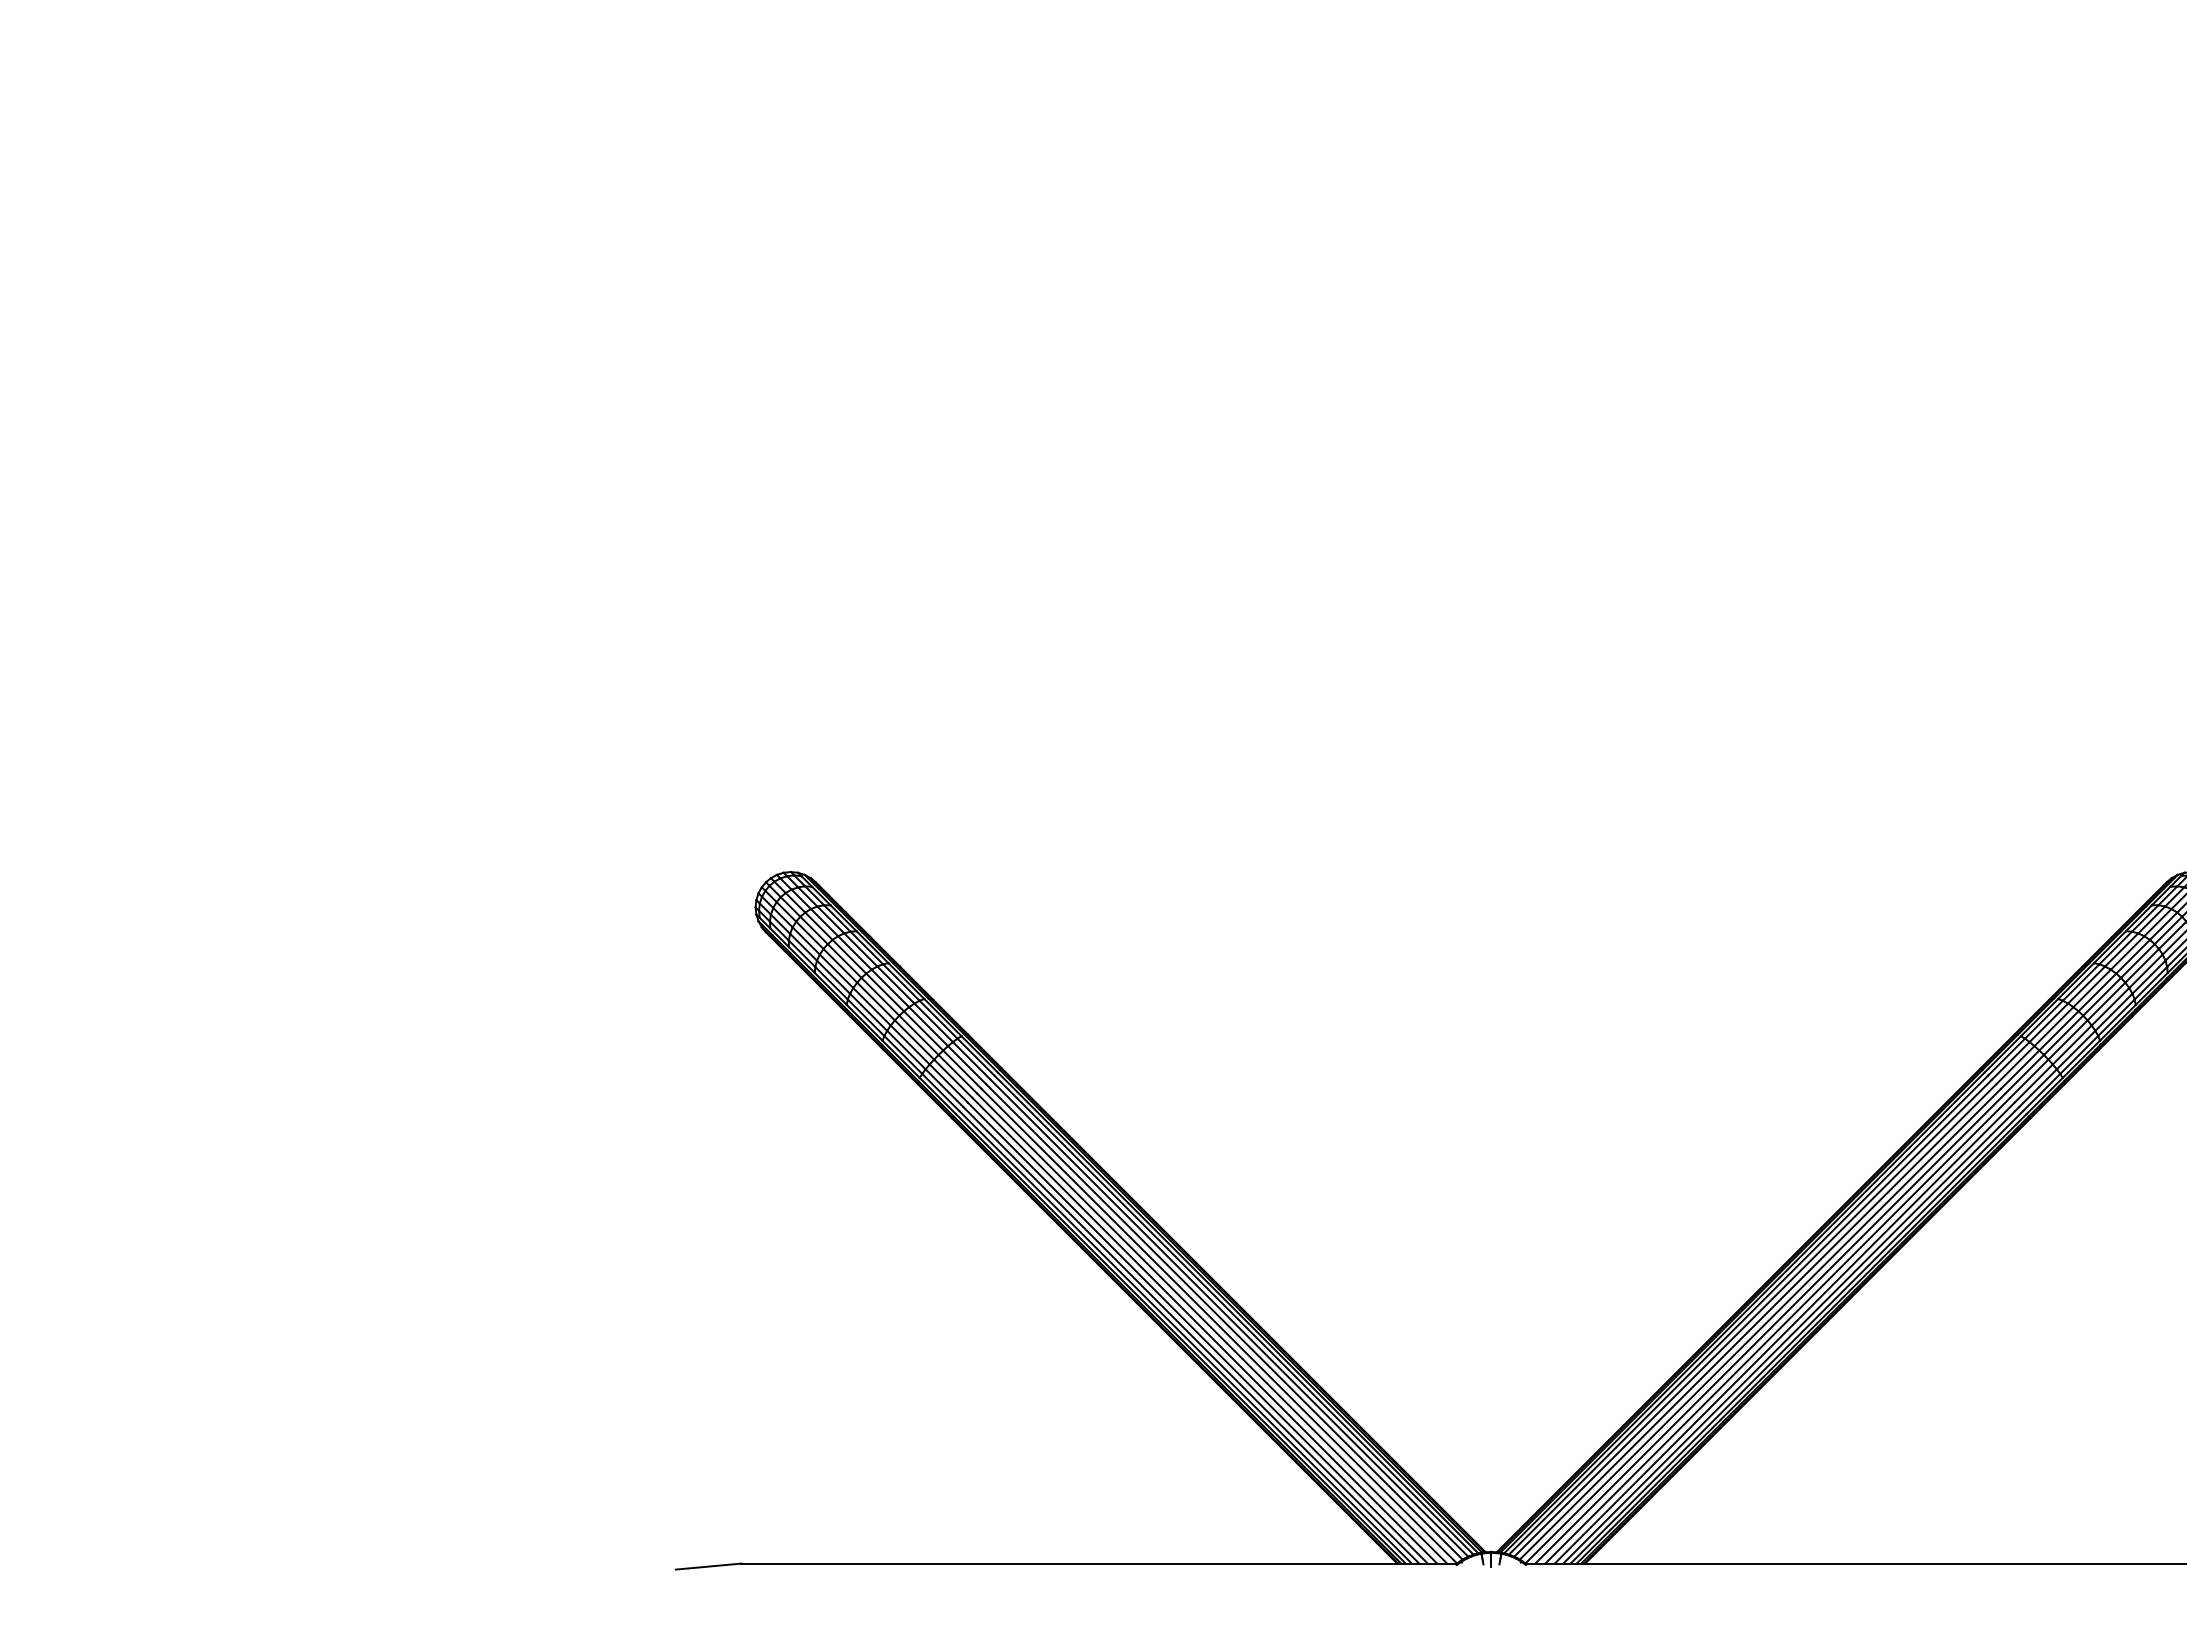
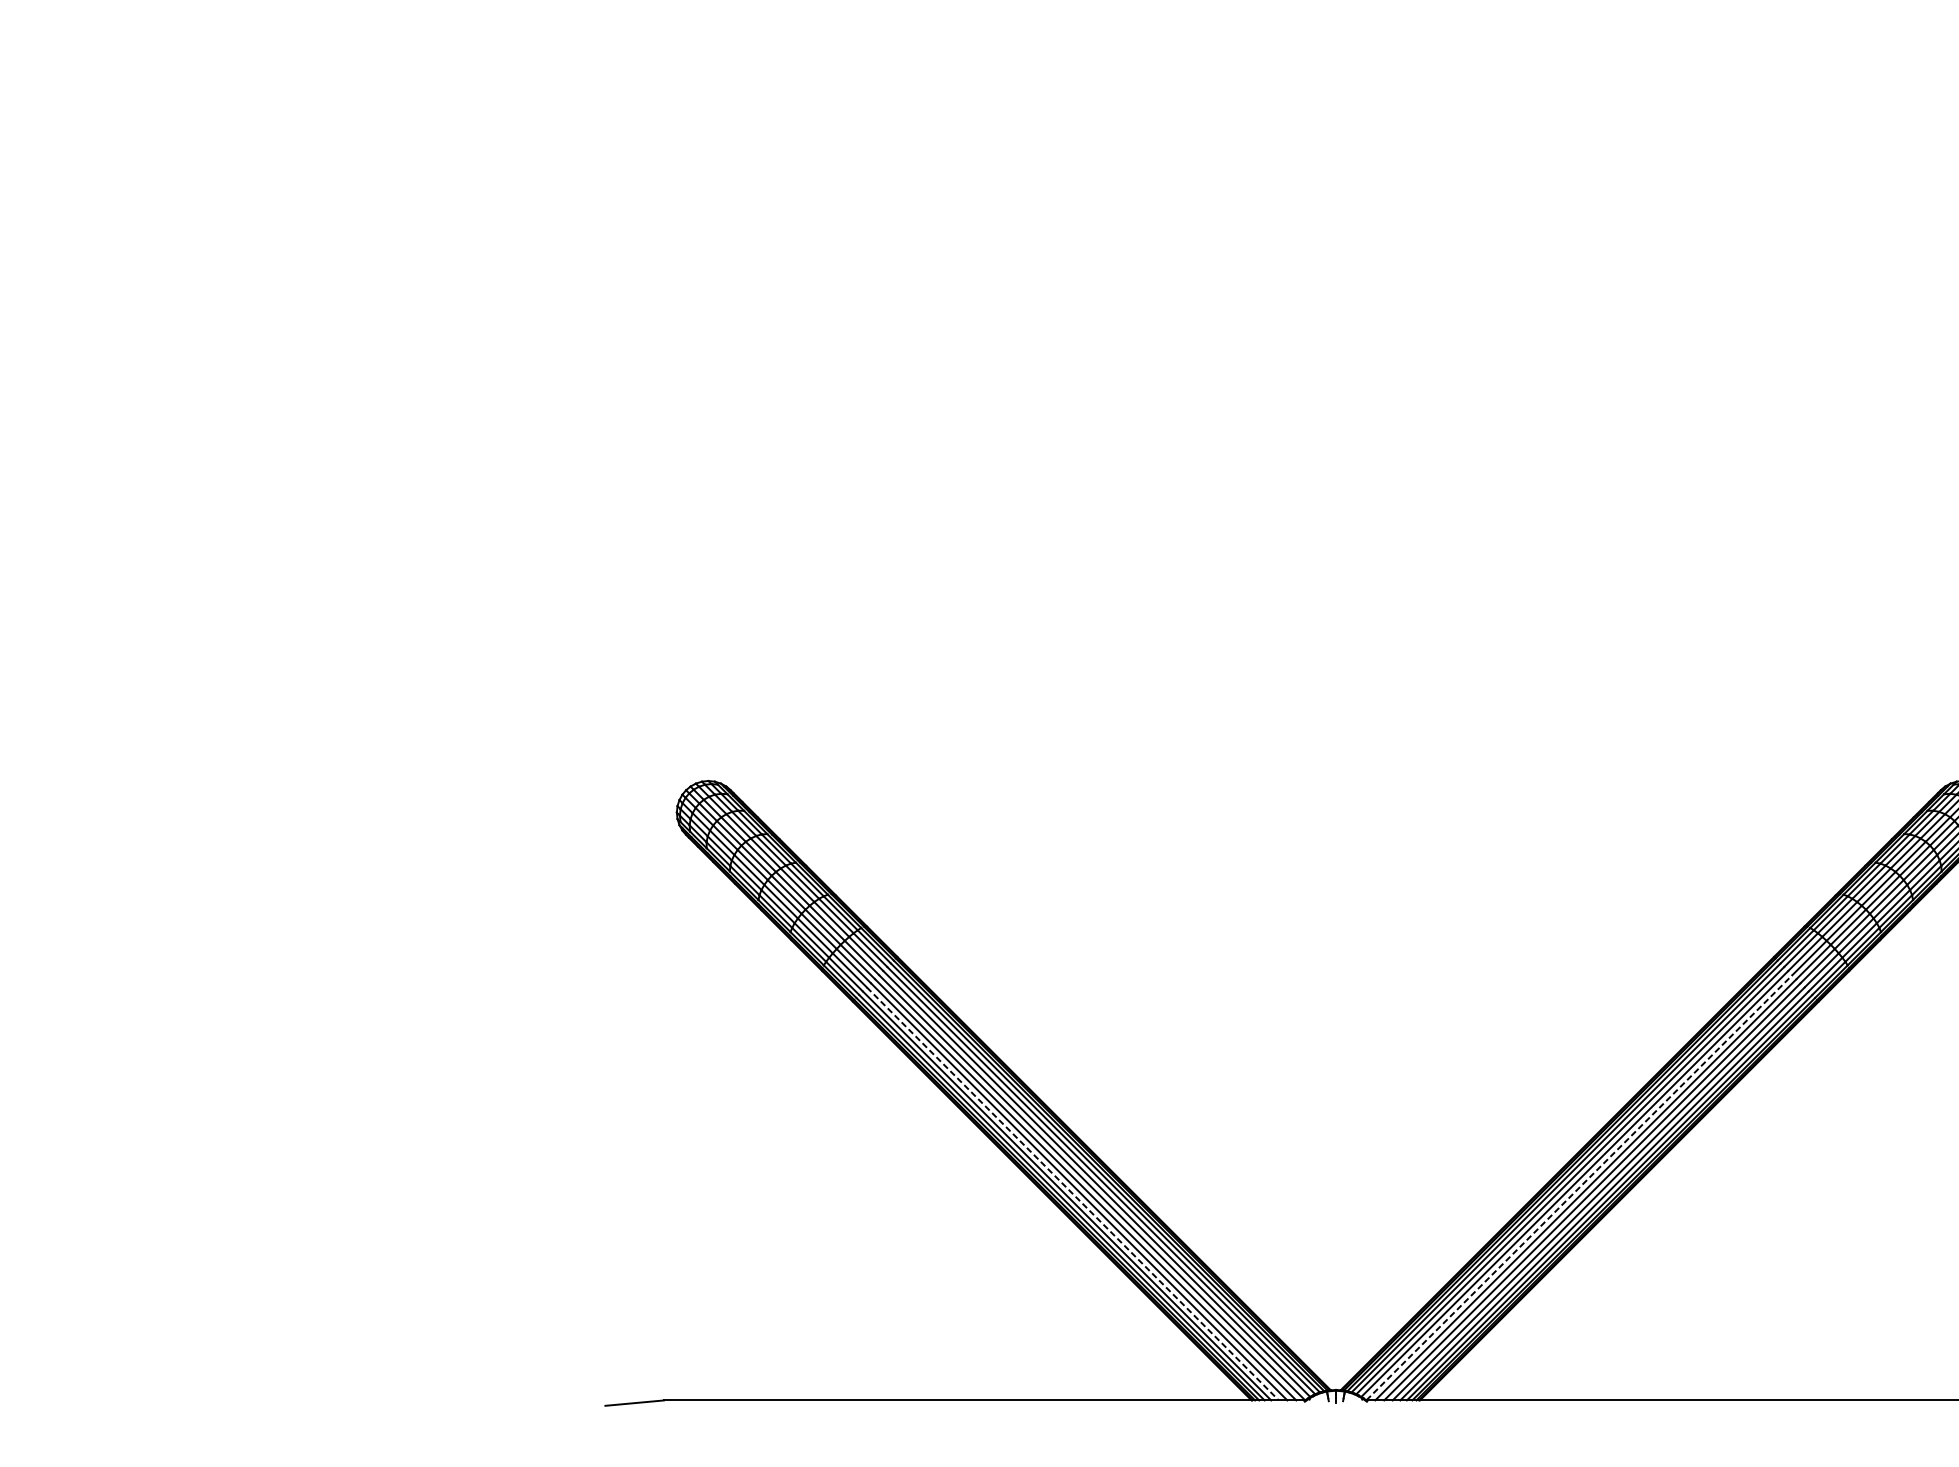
line: (1763, 1326) -> (1579, 1188), solid -> dashed
line: (1197, 1333) -> (1072, 1194), solid -> dashed

